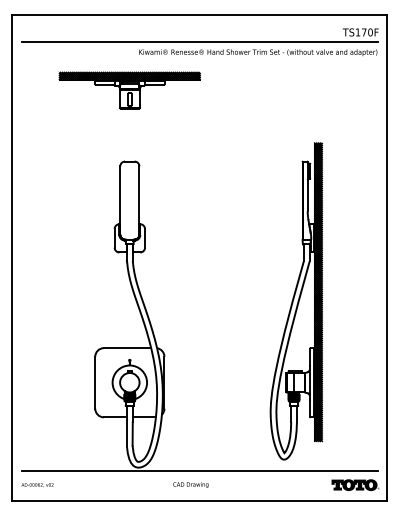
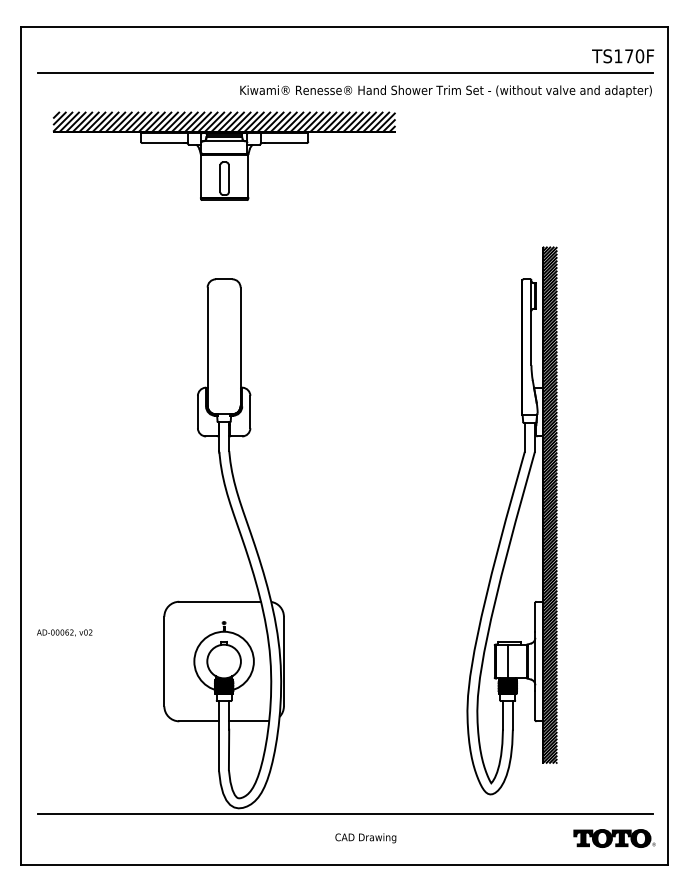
part: (129, 90) -> (223, 156), size x1.4
text: (37, 484) -> (64, 631), moved
text: (190, 484) -> (365, 837), moved

